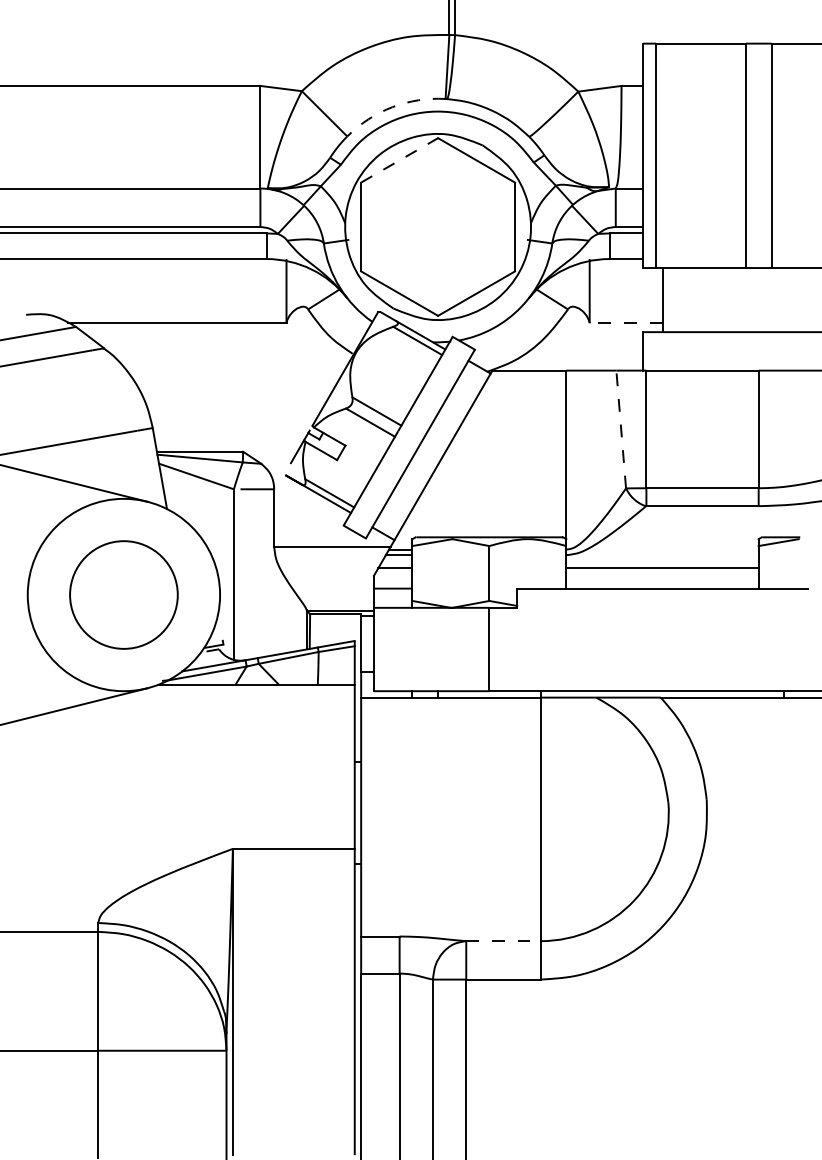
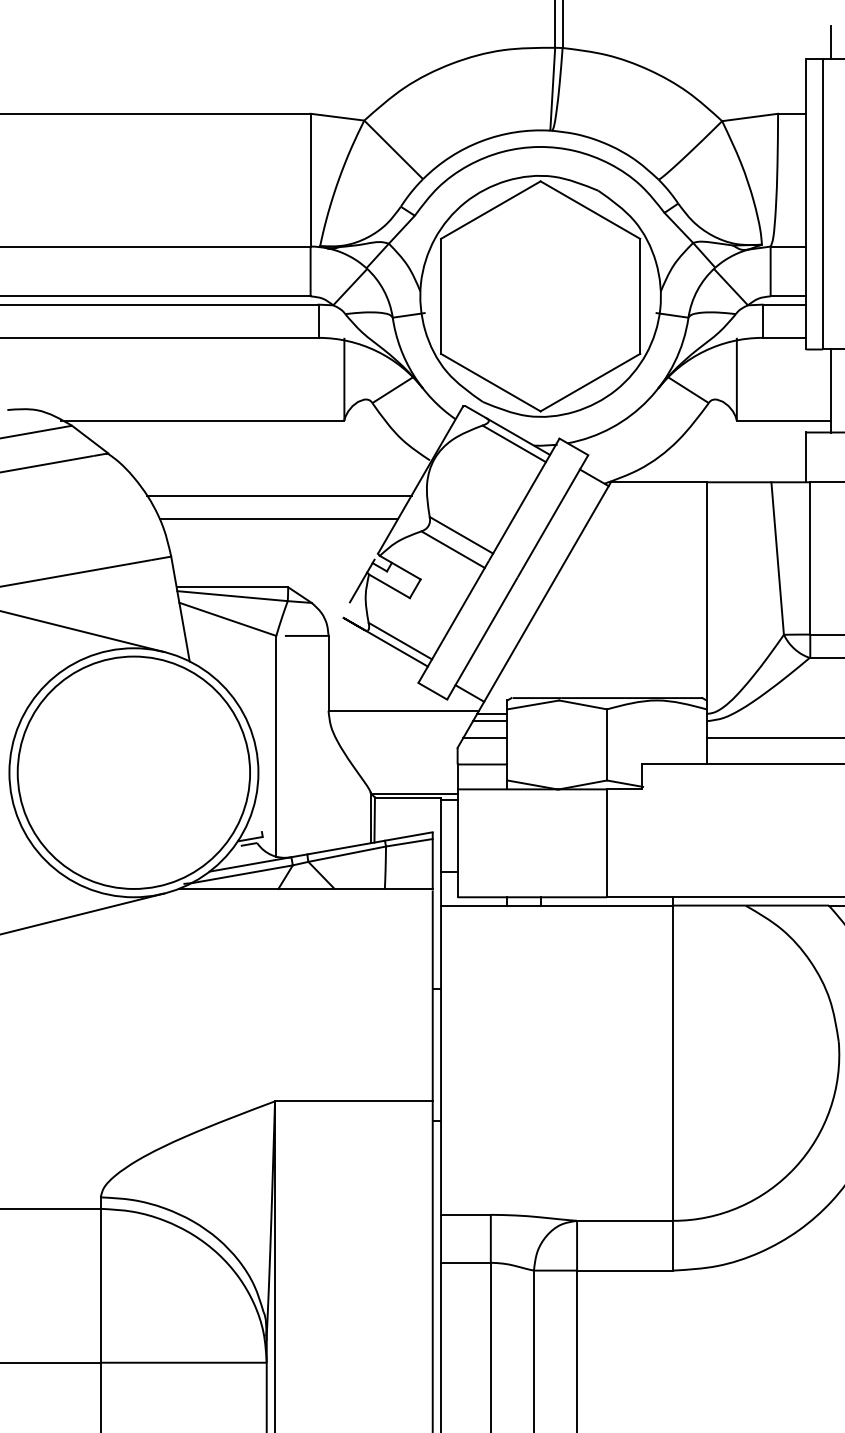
line: (662, 30) -> (831, 42), added
arc: (392, 107) -> (481, 141), dashed -> solid
line: (400, 160) -> (491, 210), dashed -> solid
line: (625, 323) -> (783, 421), dashed -> solid
line: (236, 380) -> (279, 495), added
line: (235, 398) -> (278, 518), added
line: (621, 429) -> (778, 558), dashed -> solid
circle: (123, 594) -> (133, 772), size x1.67
line: (503, 941) -> (625, 1221), dashed -> solid

